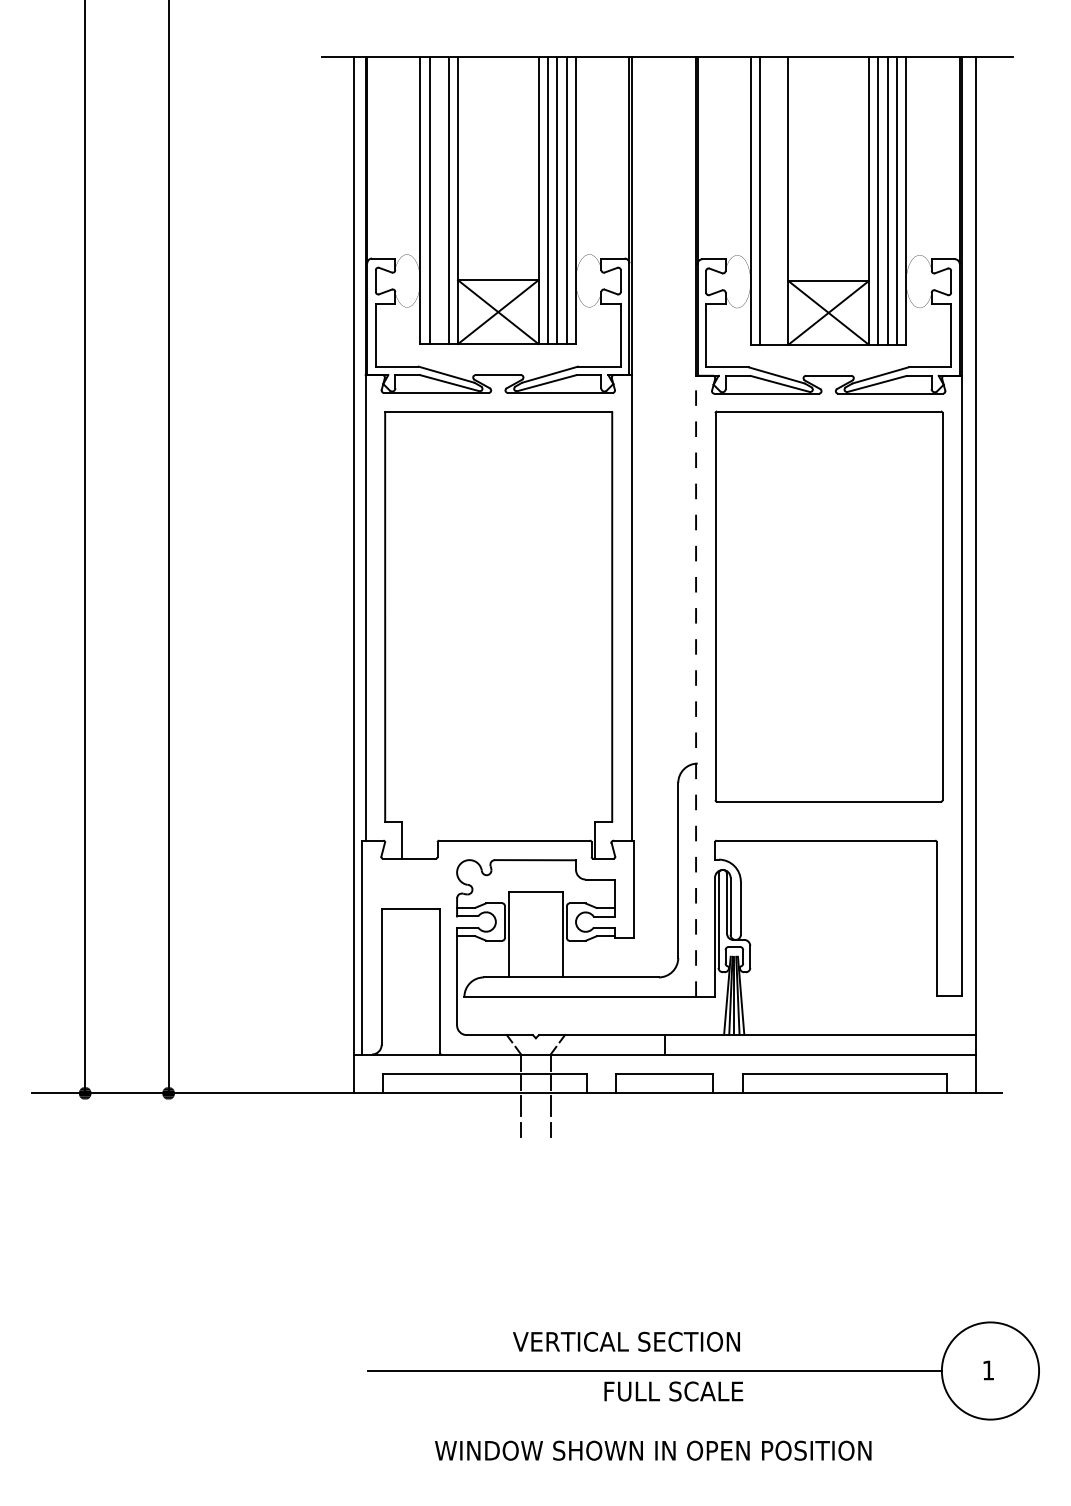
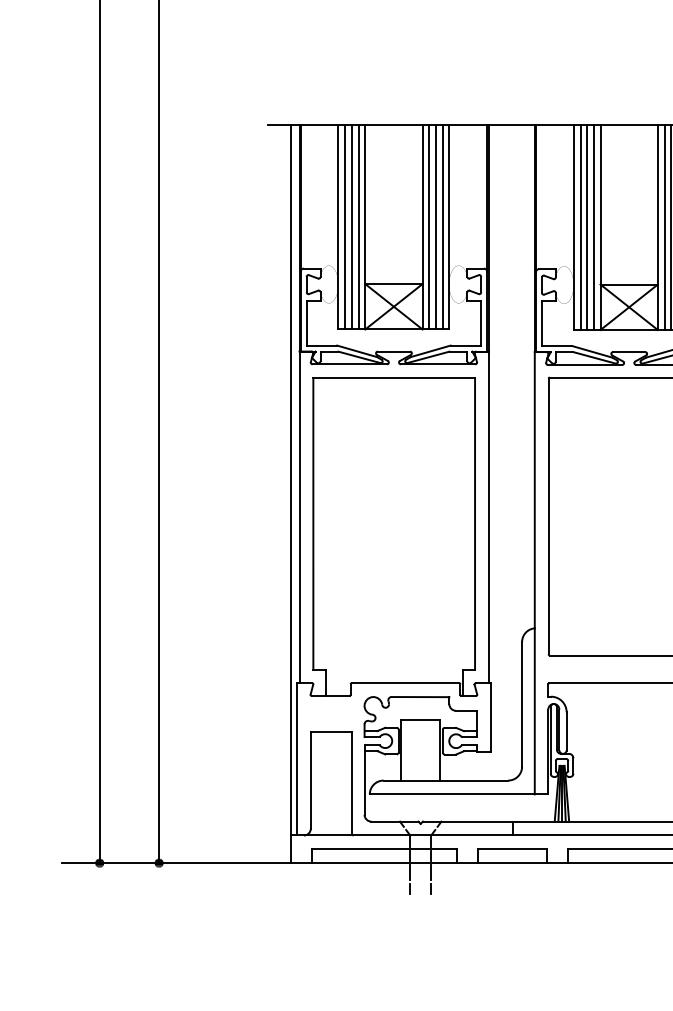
line: (439, 200) -> (352, 227), added
line: (769, 200) -> (587, 227), added
line: (779, 200) -> (594, 227), added
line: (696, 686) -> (535, 573), dashed -> solid

